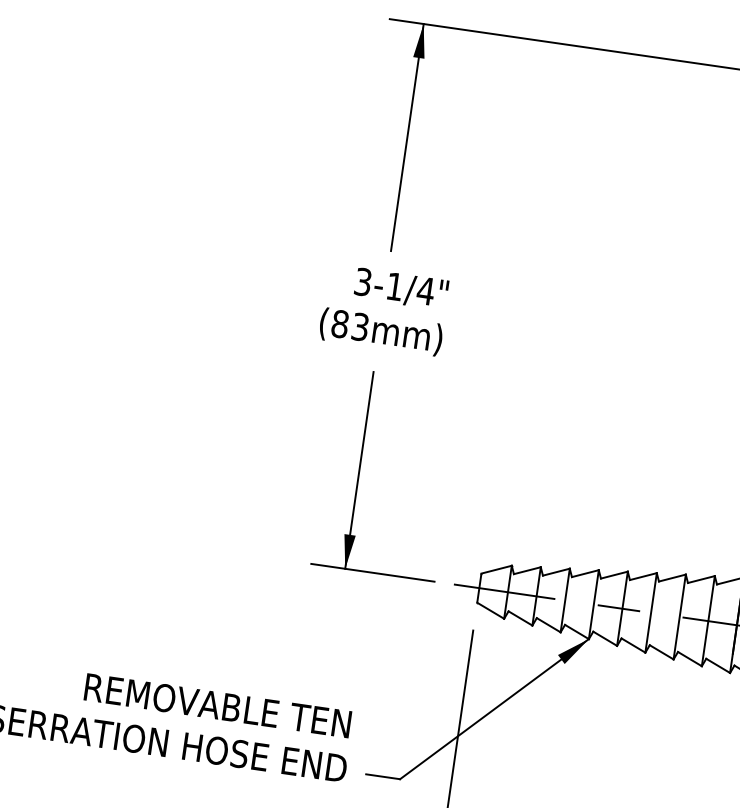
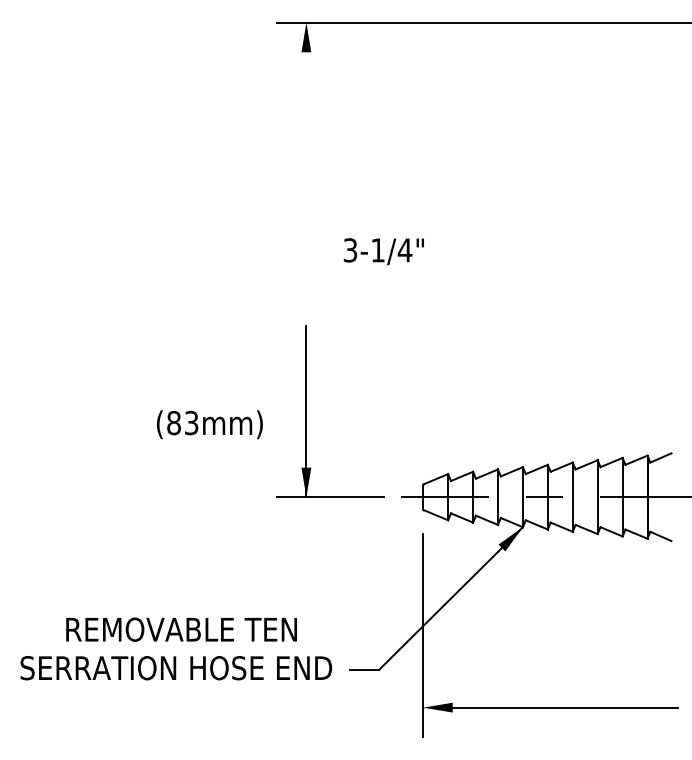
line: (407, 137) -> (306, 121), removed
text: (400, 288) -> (383, 251), moved
text: (380, 331) -> (209, 424), moved
text: (217, 705) -> (181, 629), moved

